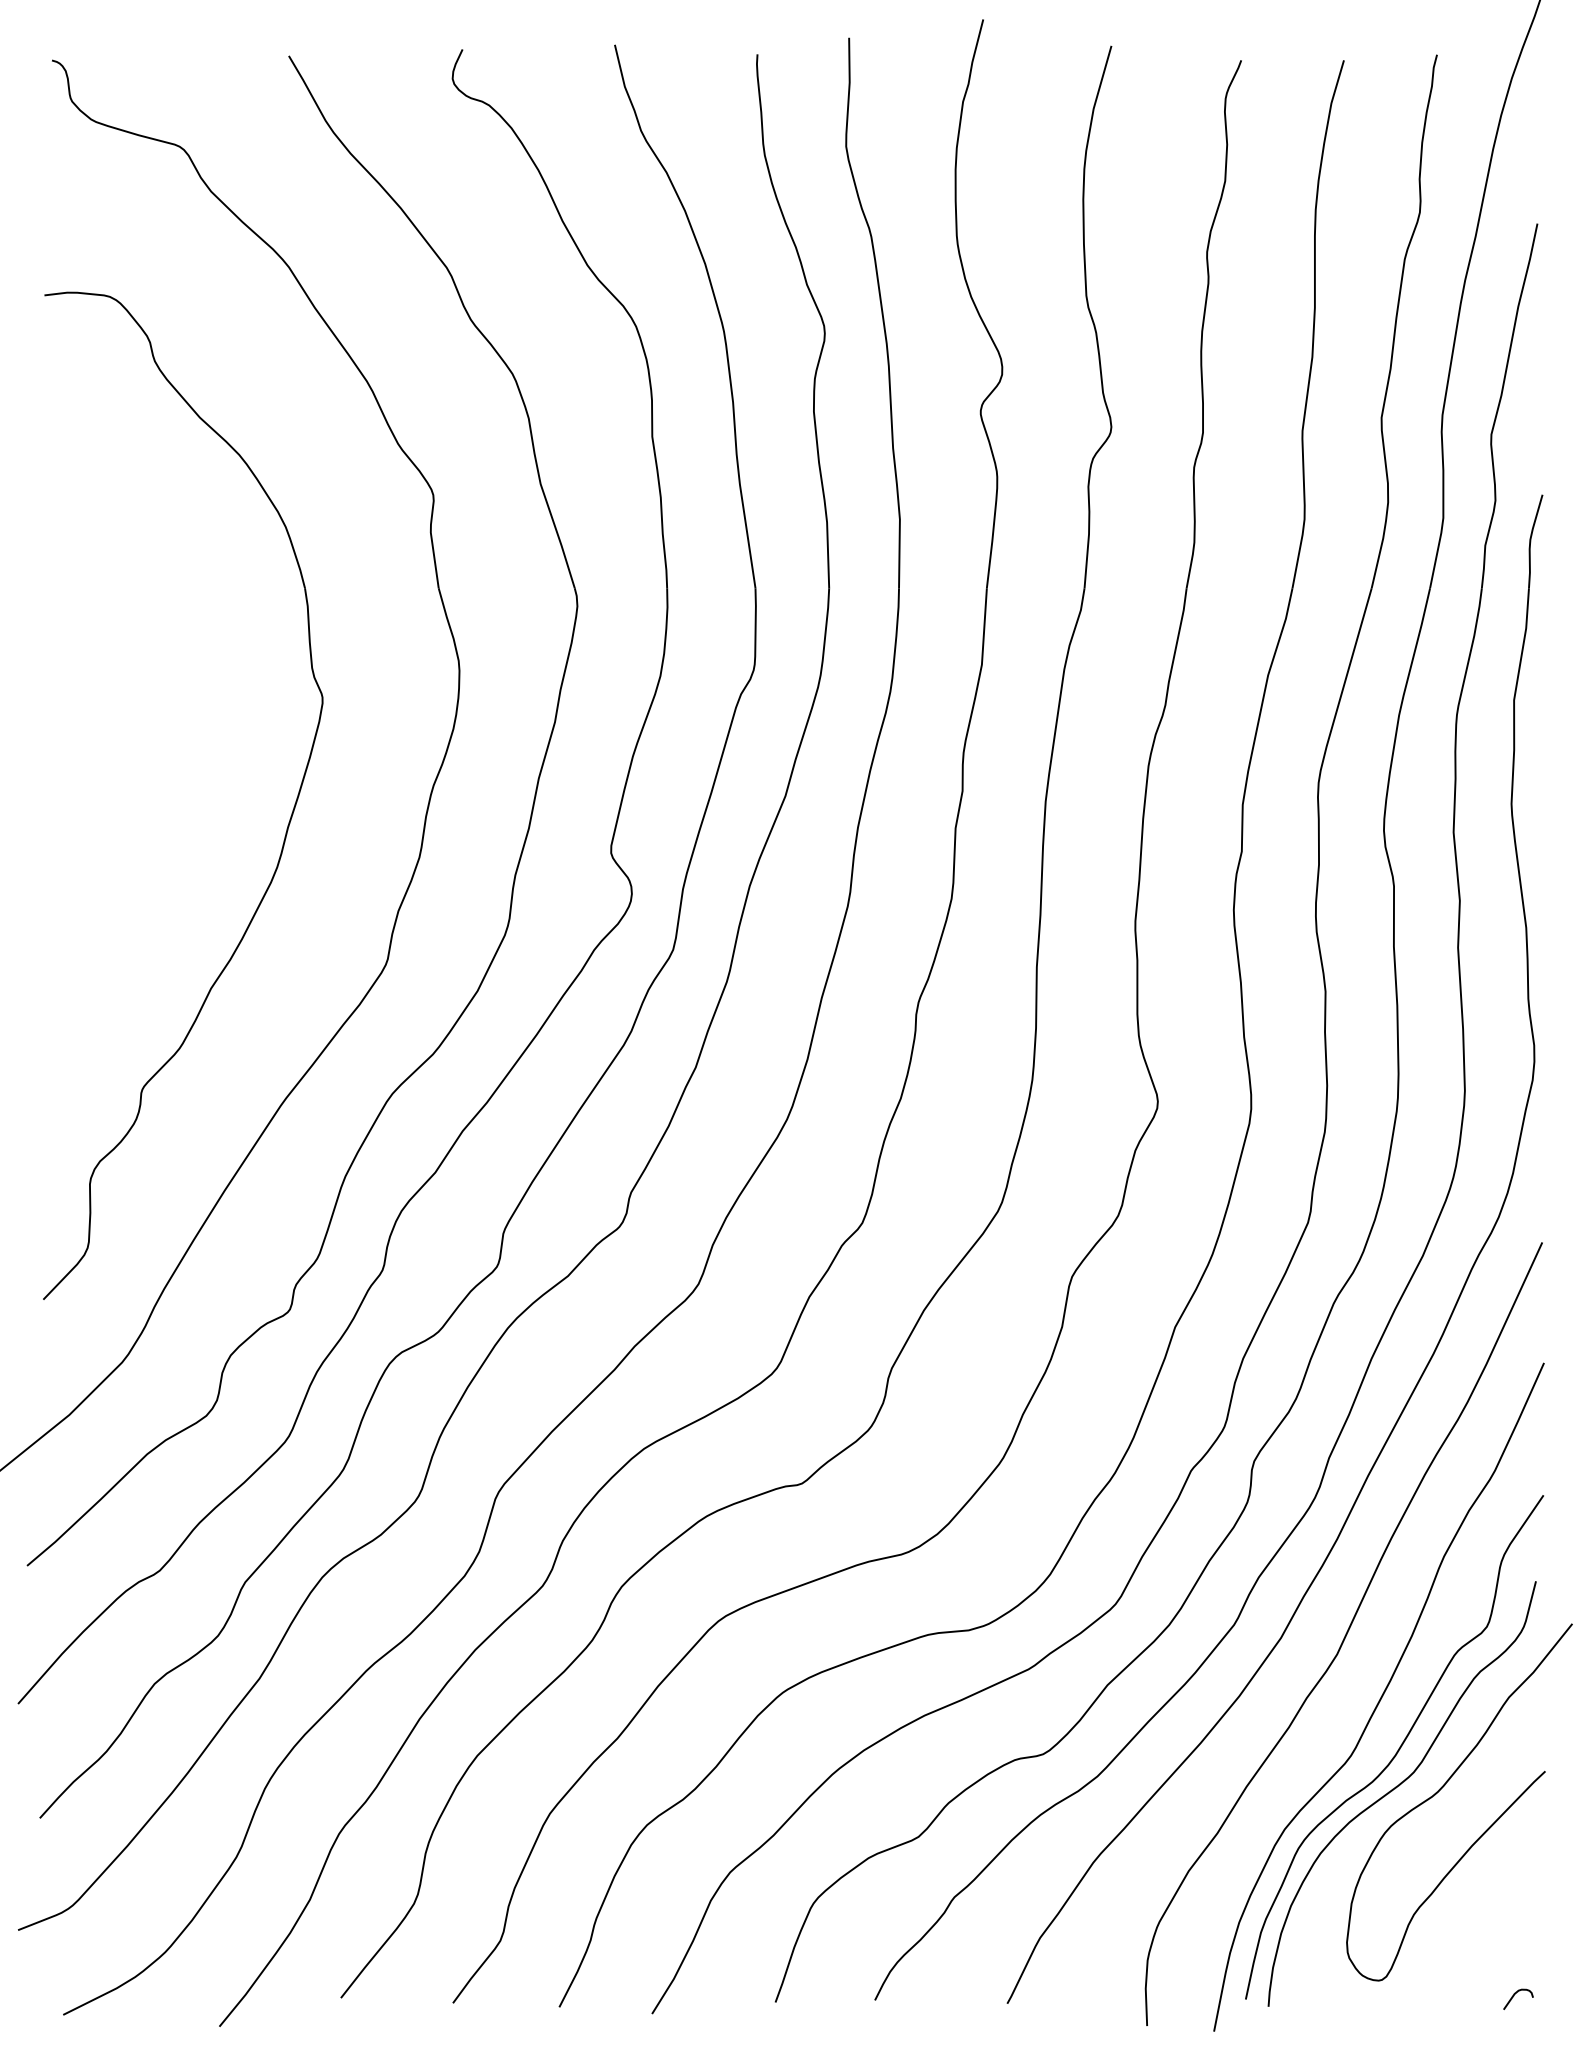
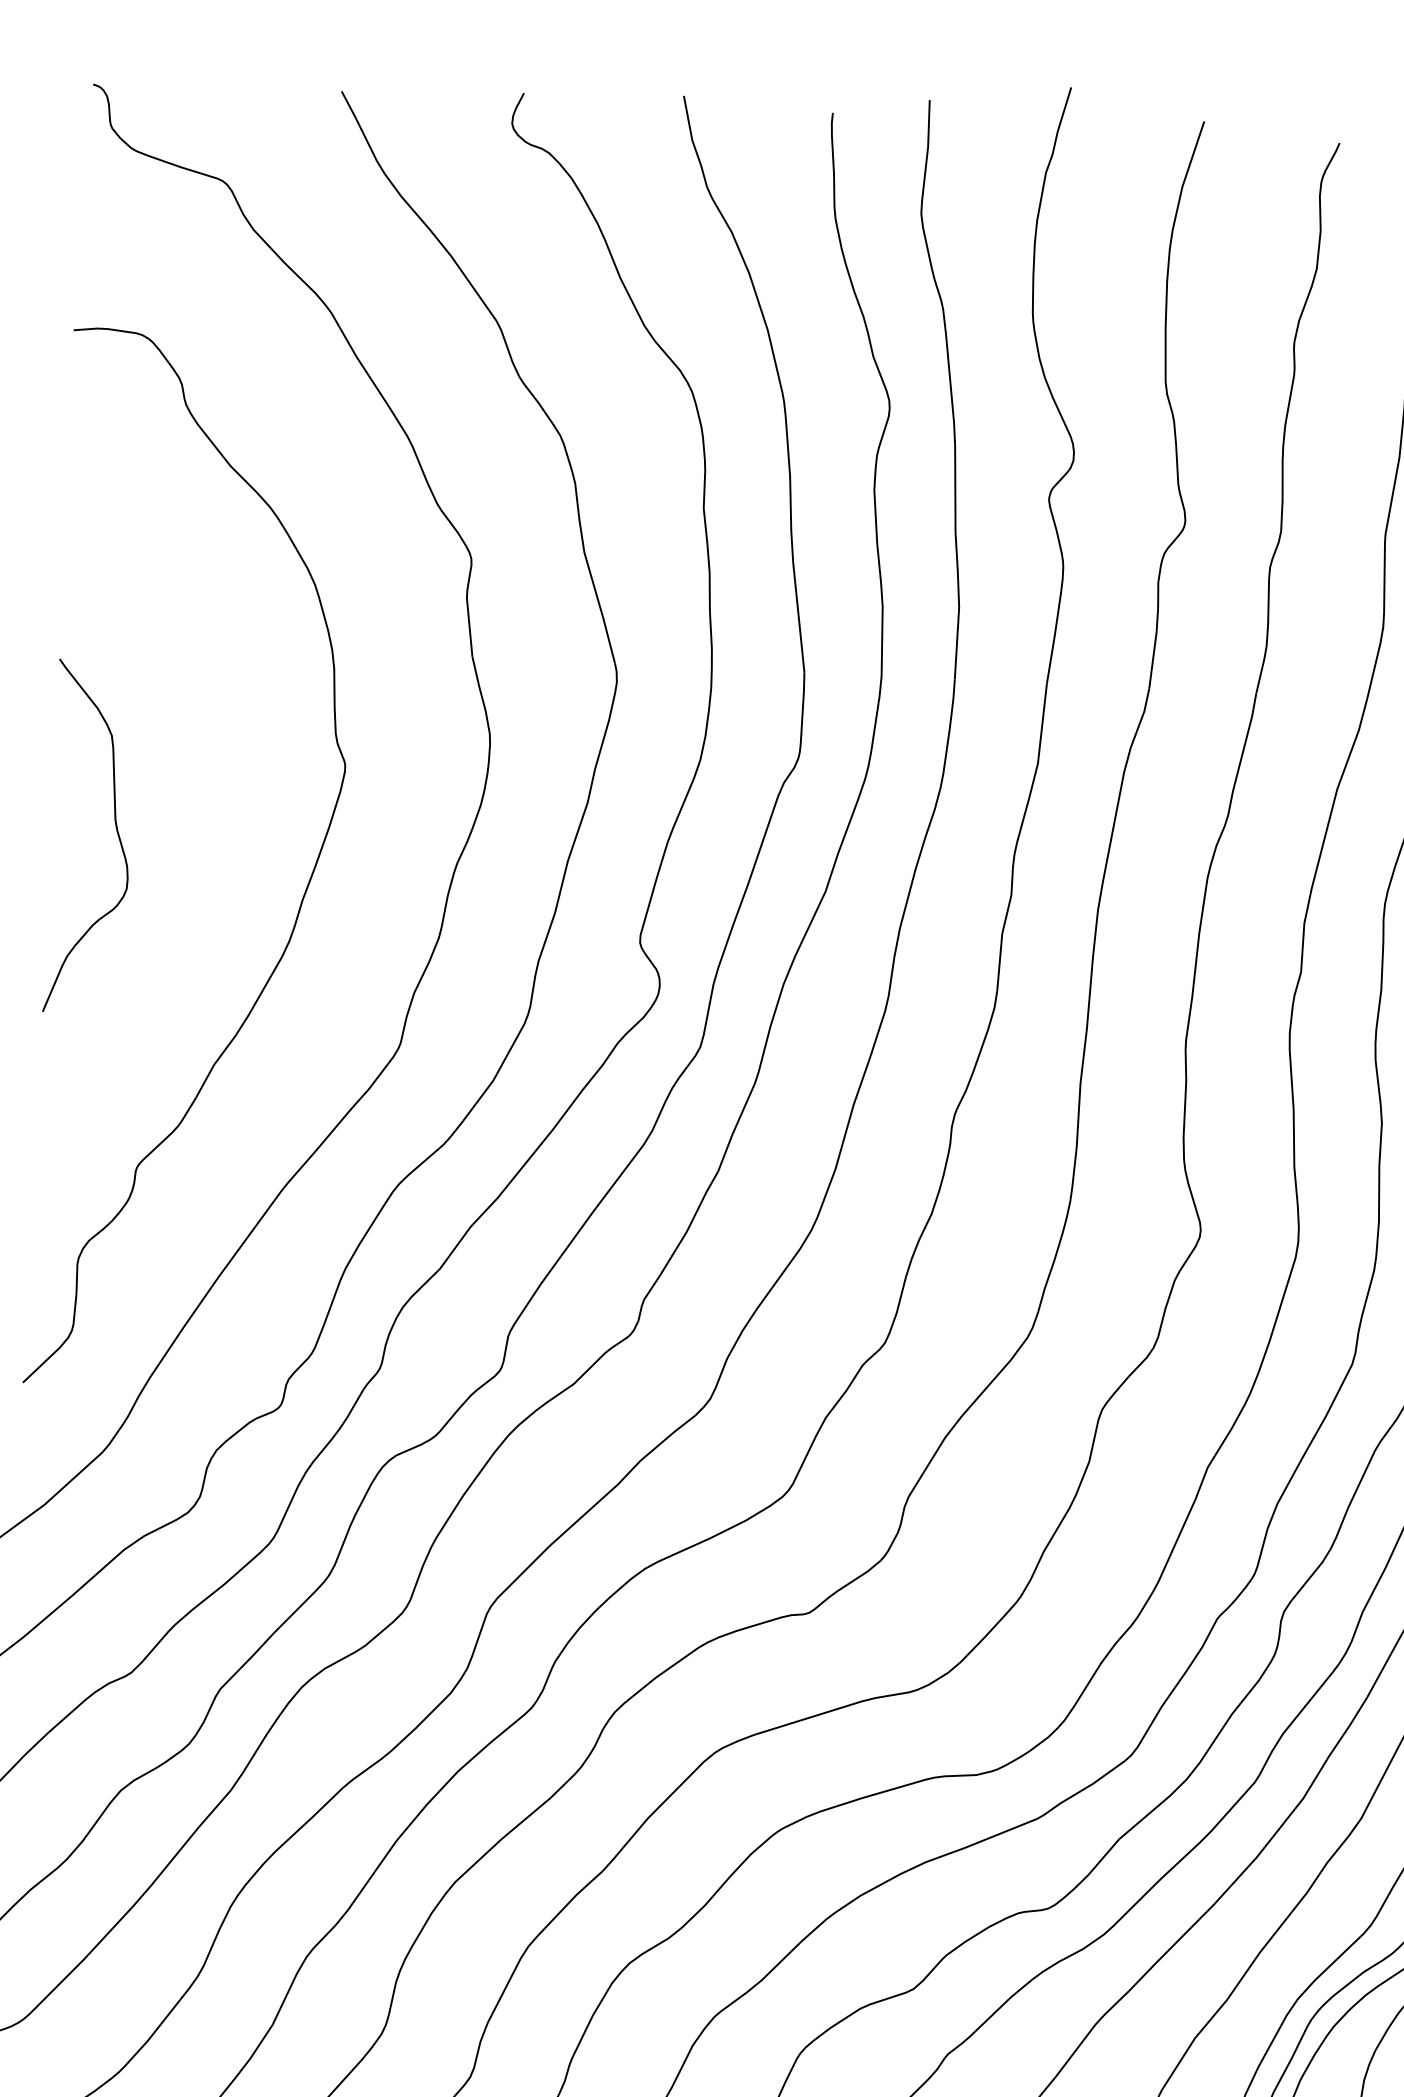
curve: (107, 770) -> (116, 831), added

